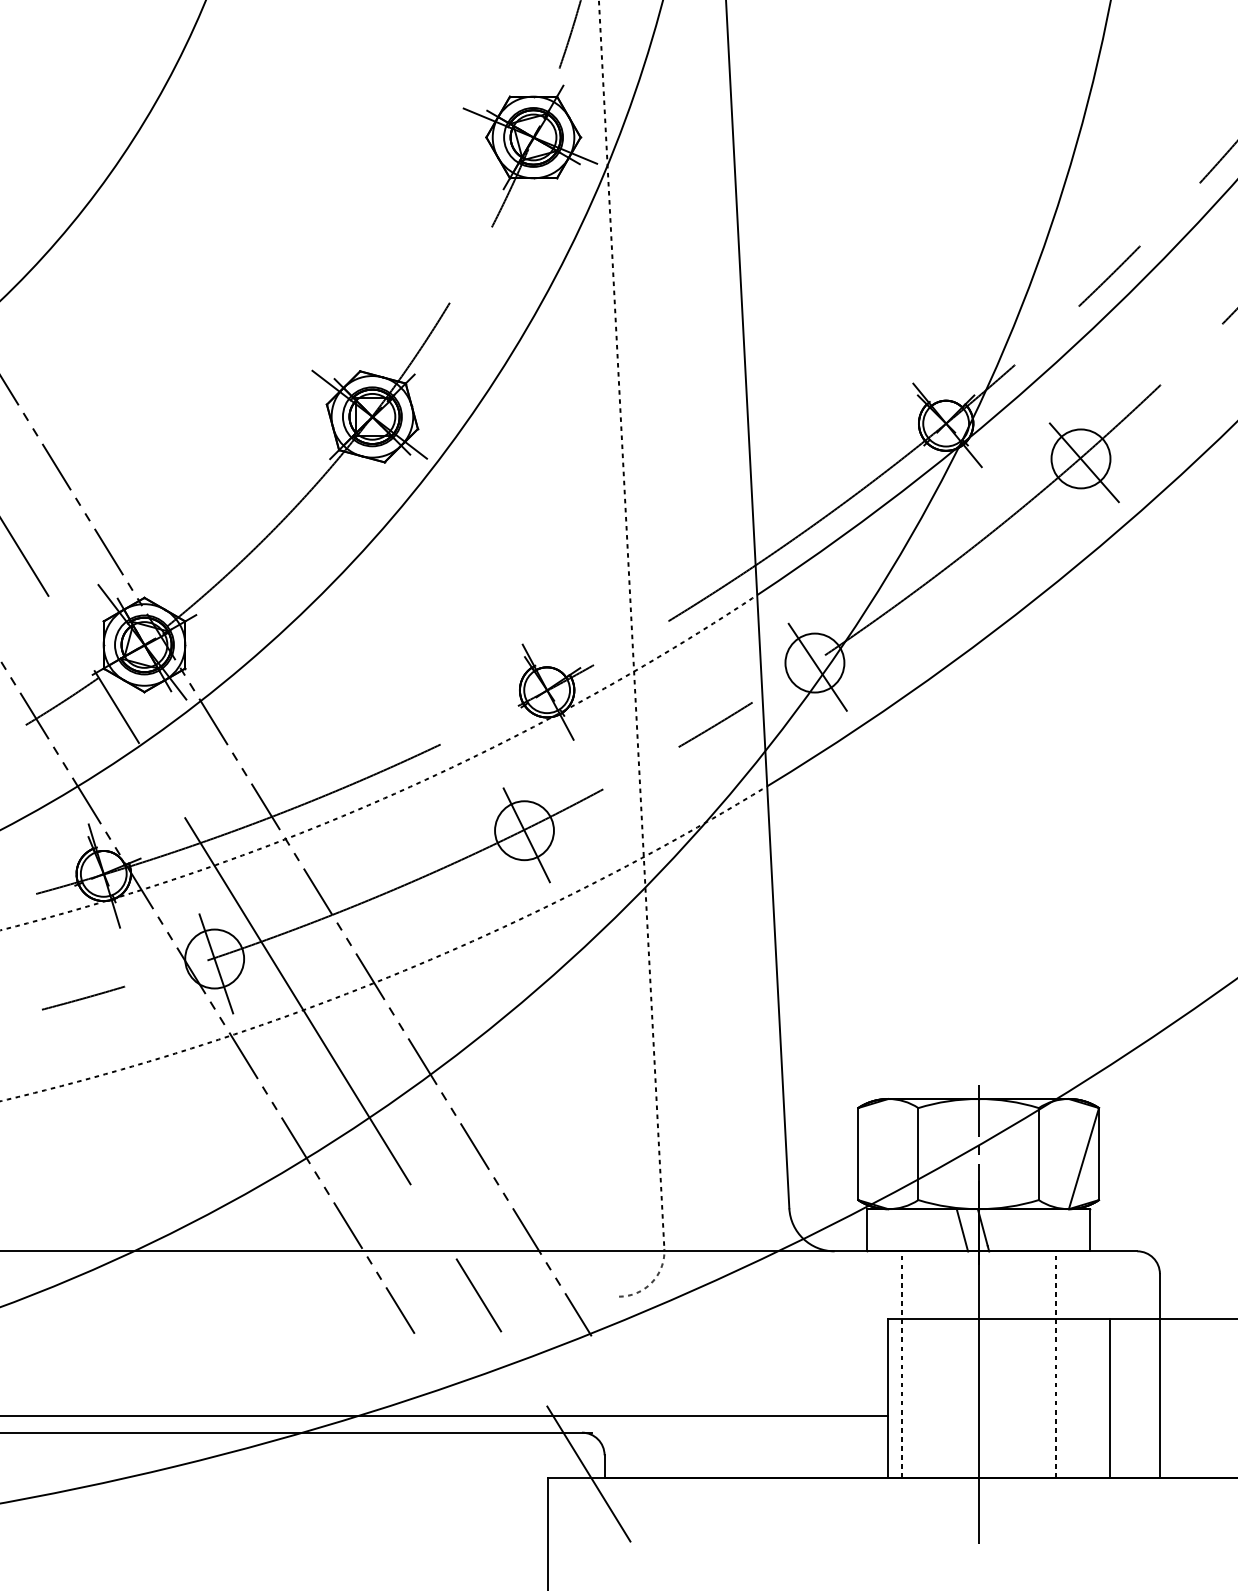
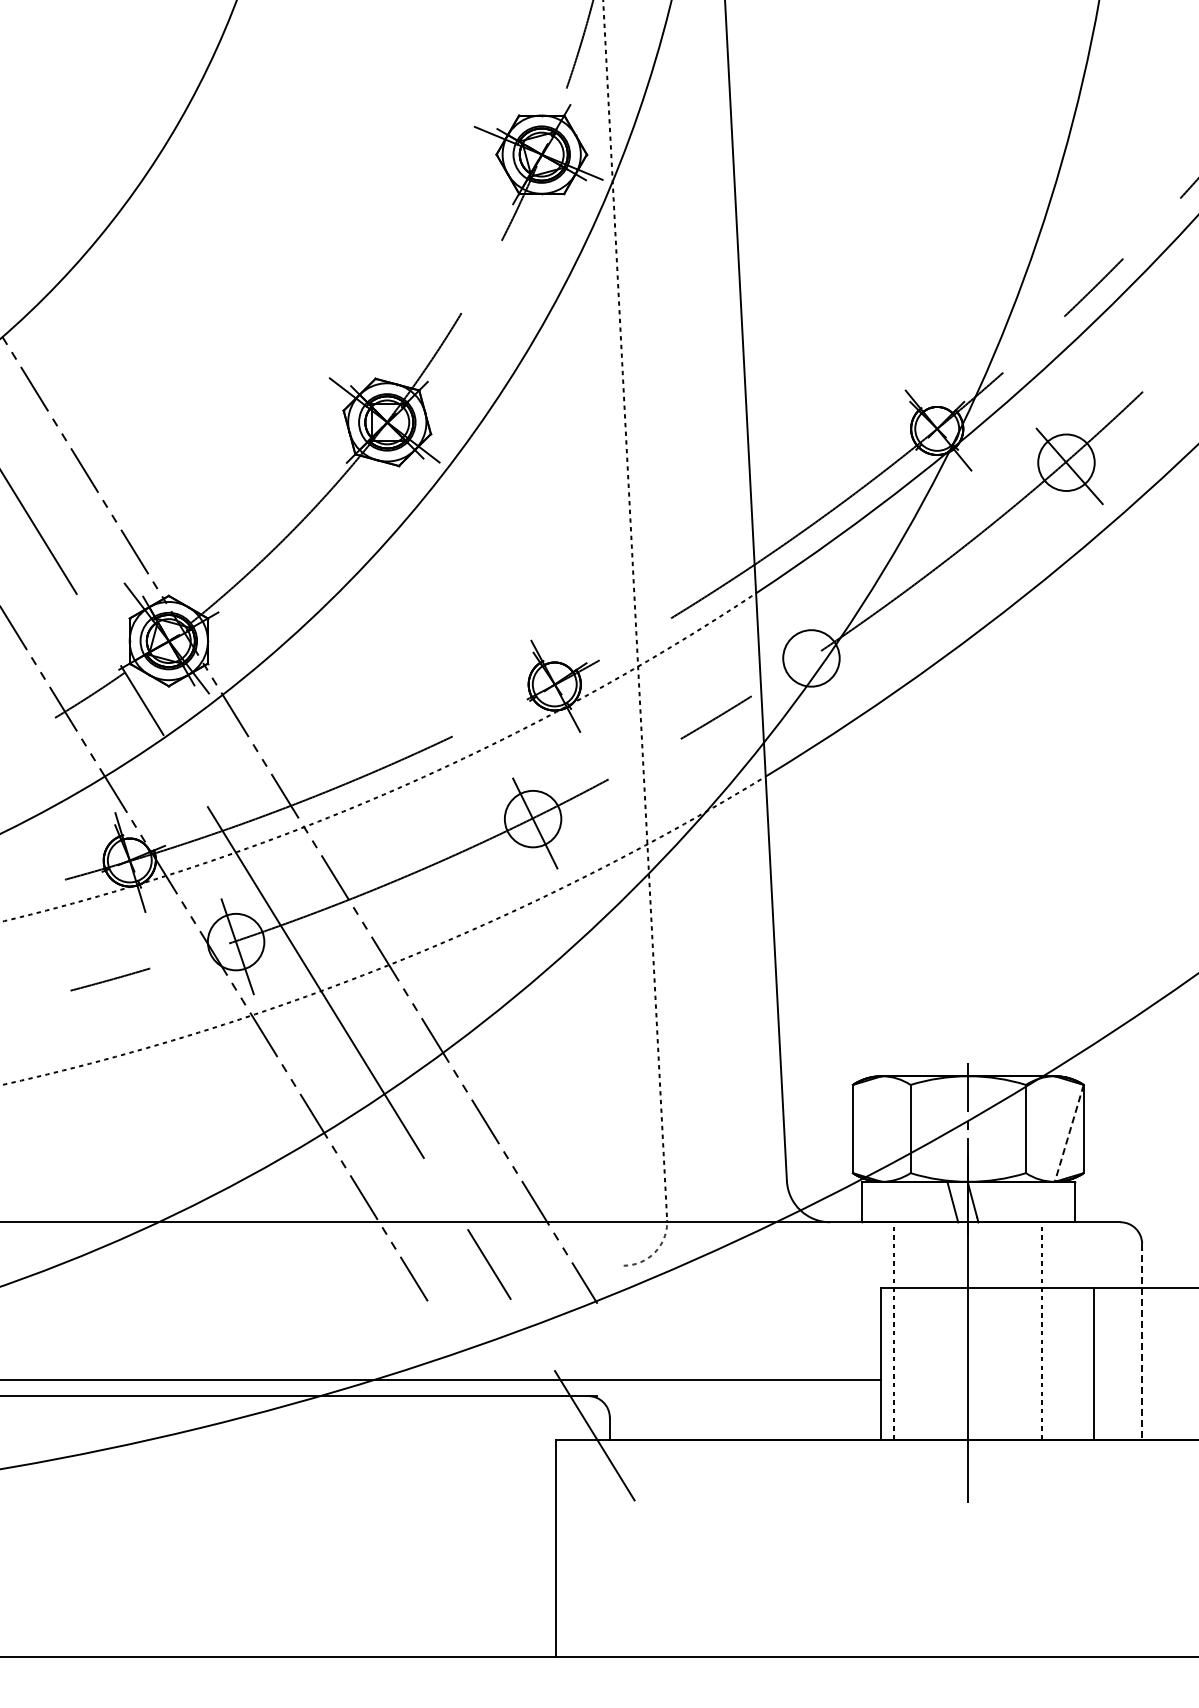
line: (817, 667) -> (813, 662), removed
line: (1084, 1158) -> (1069, 1133), solid -> dashed
line: (1160, 1375) -> (1142, 1341), solid -> dashed

